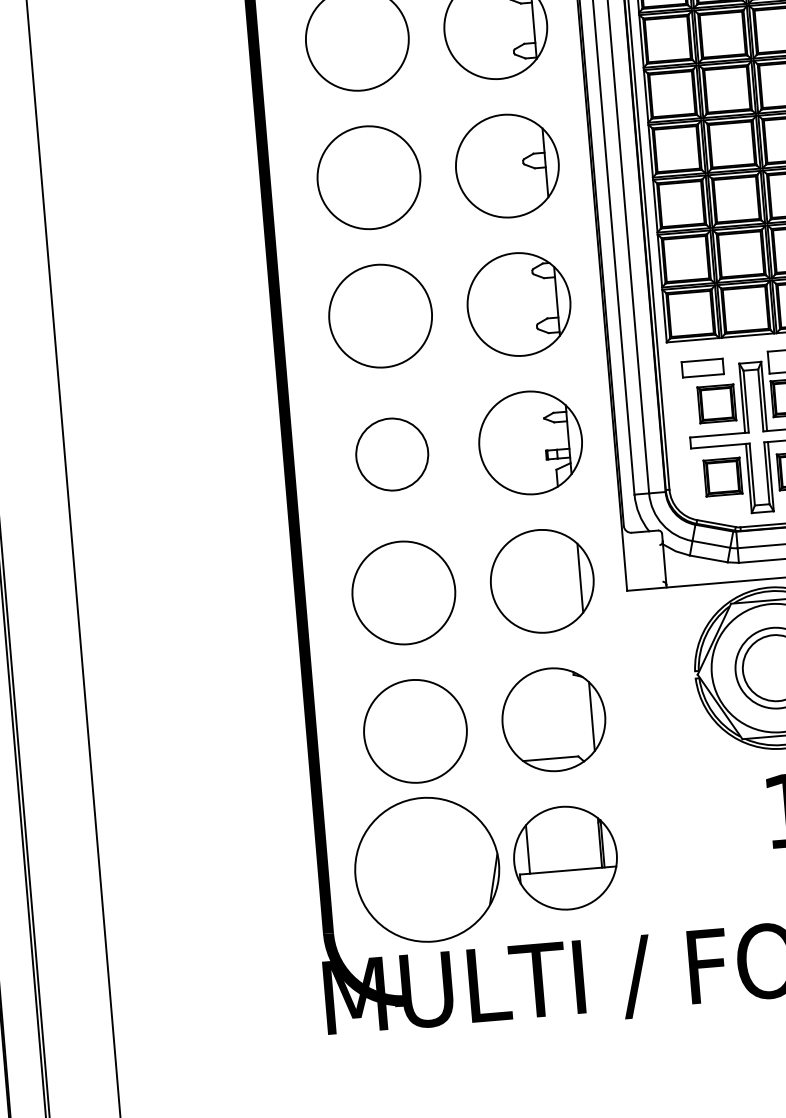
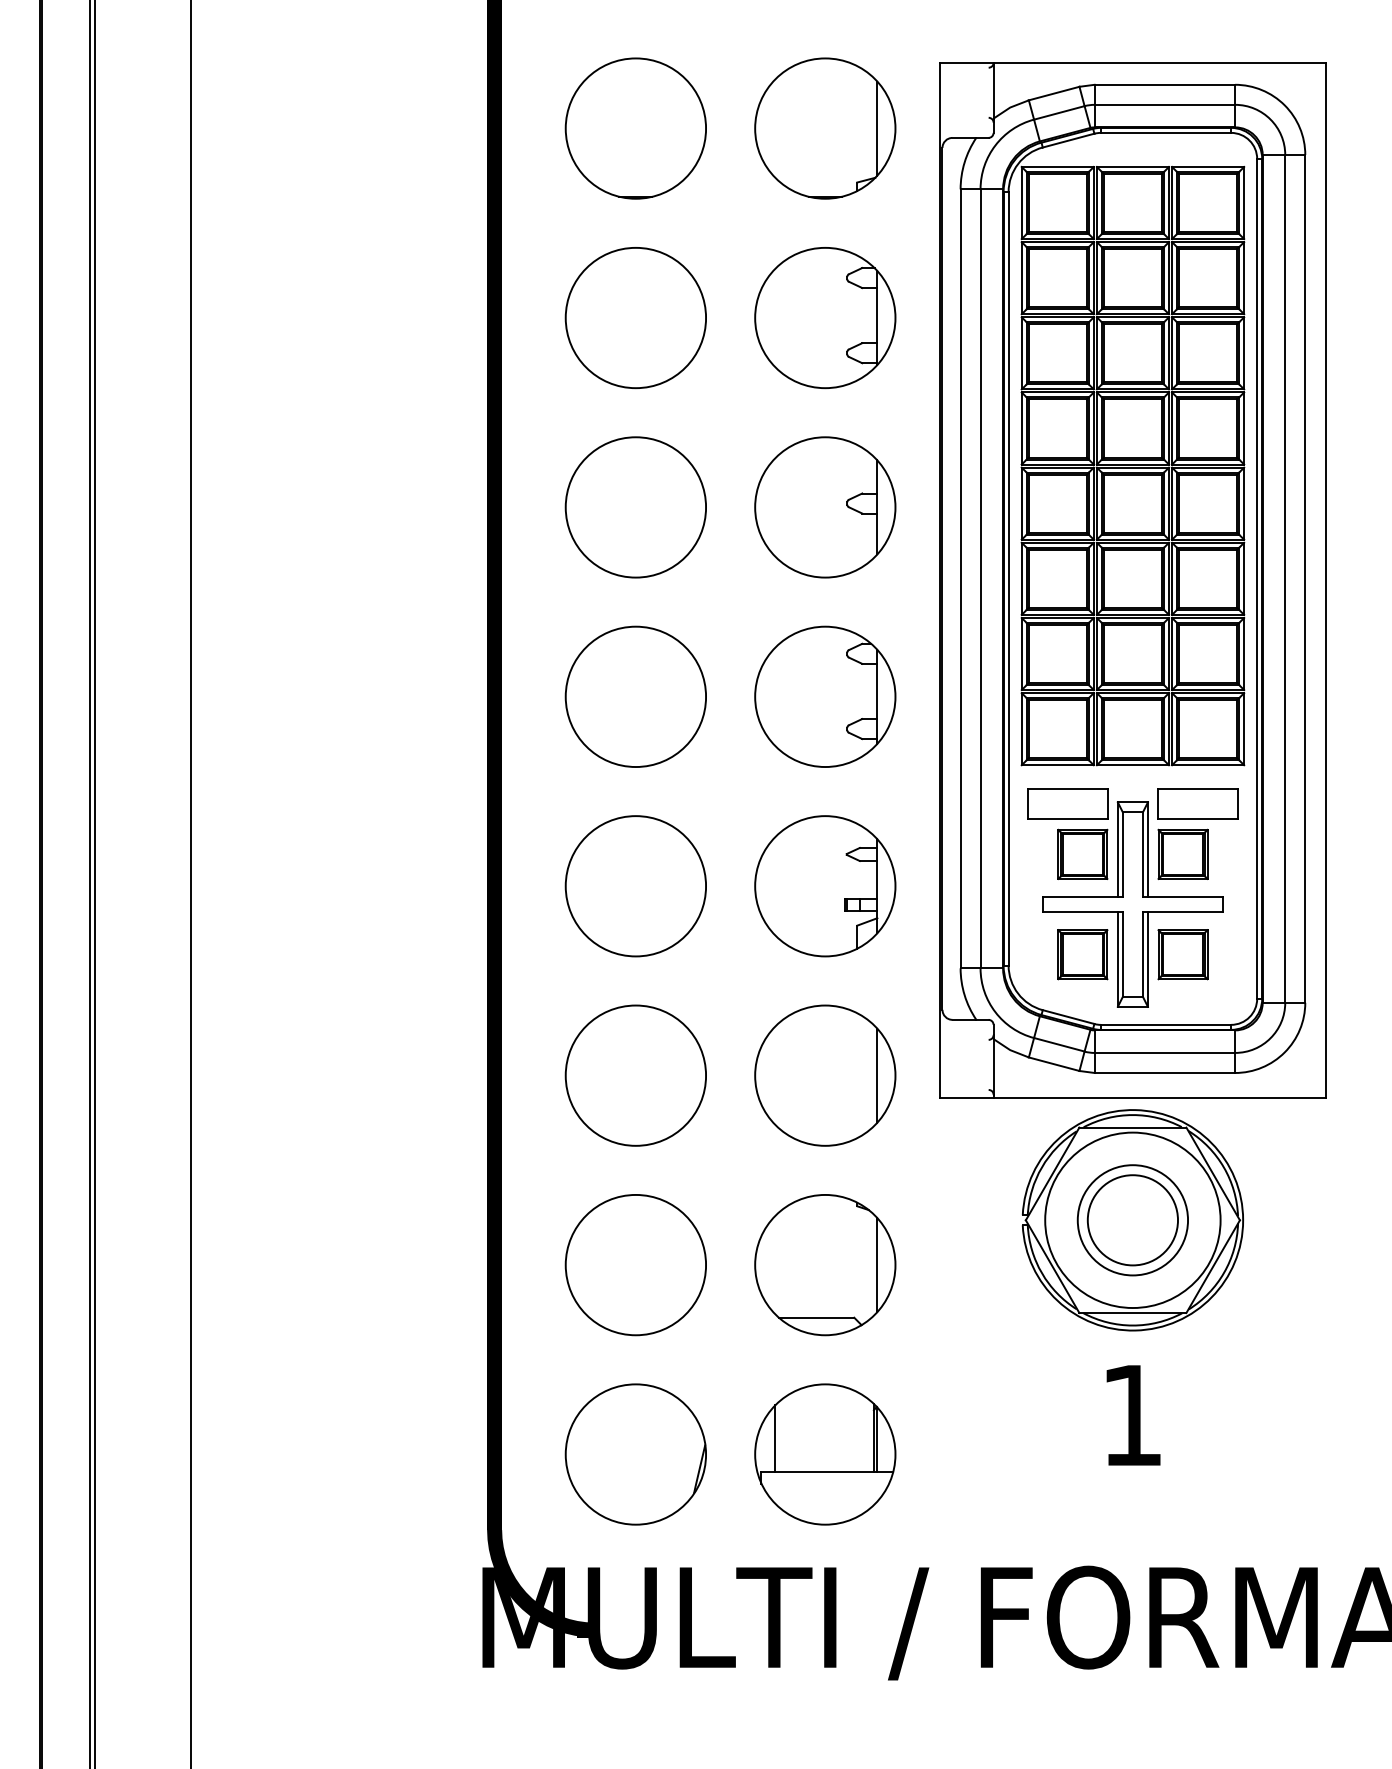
part: (702, 367) -> (1067, 803), size x1.43
circle: (391, 454) -> (635, 886), size x1.43
part: (426, 869) -> (635, 1454), size x0.71

